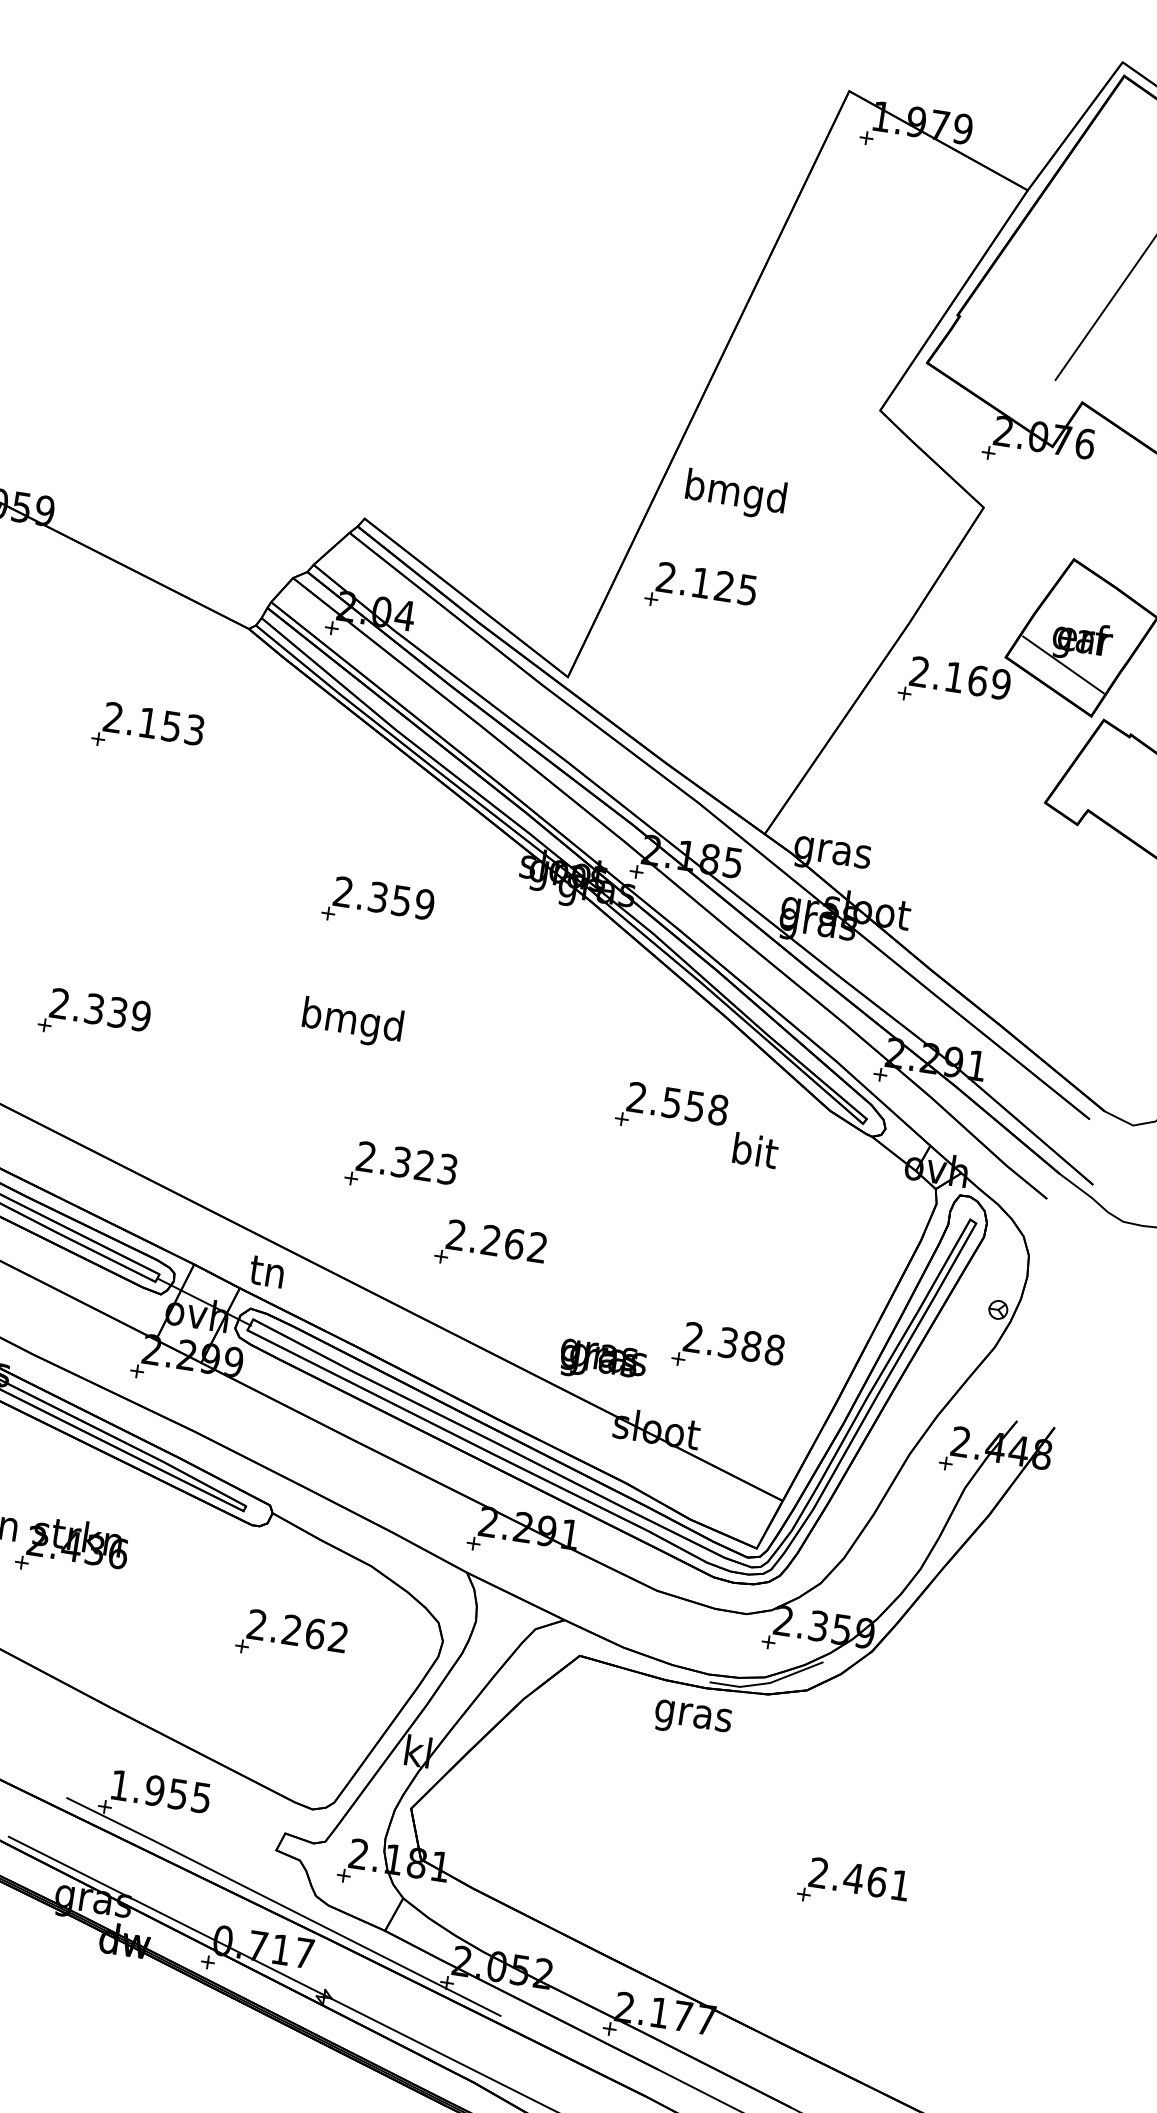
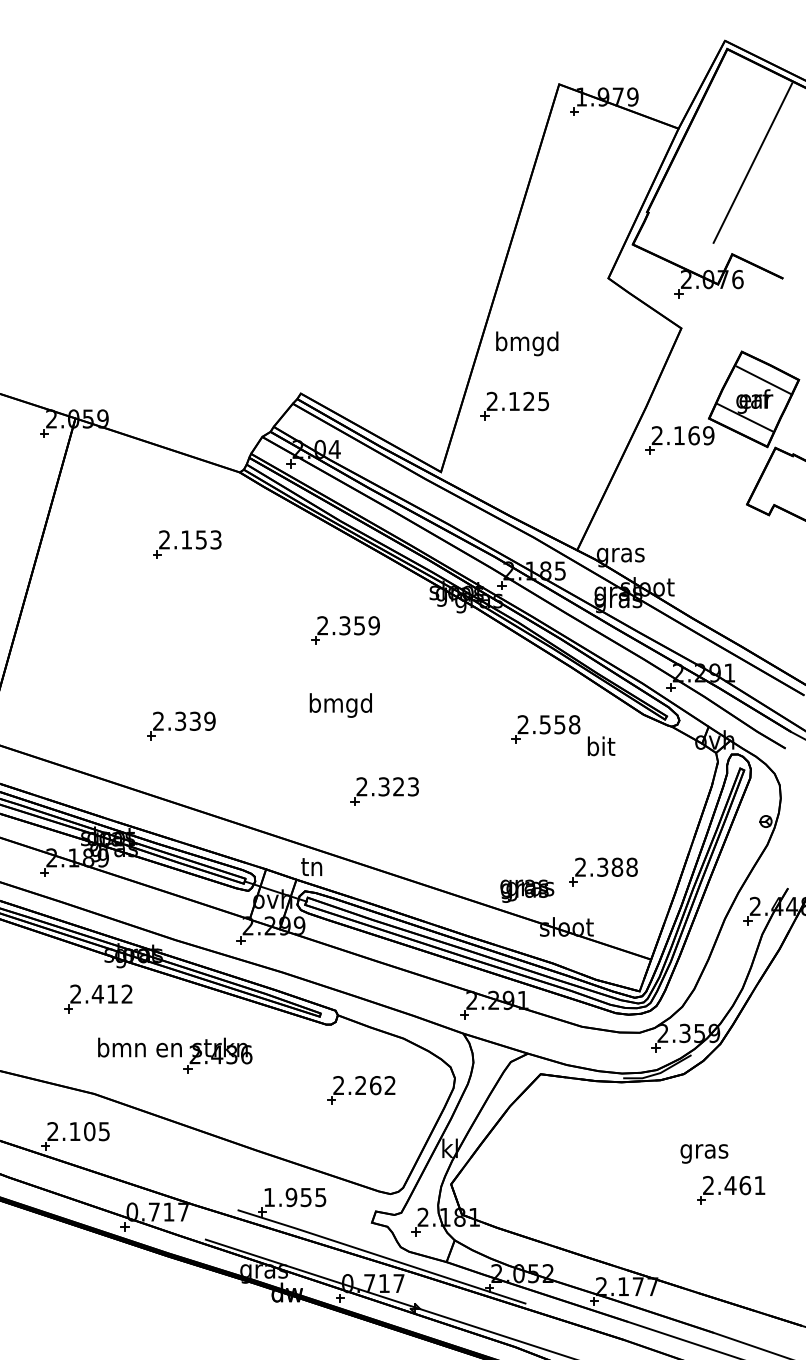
line: (1102, 610) -> (764, 380), added
part: (490, 1248) -> (447, 831), removed
text: (693, 1719) -> (704, 1153), moved

